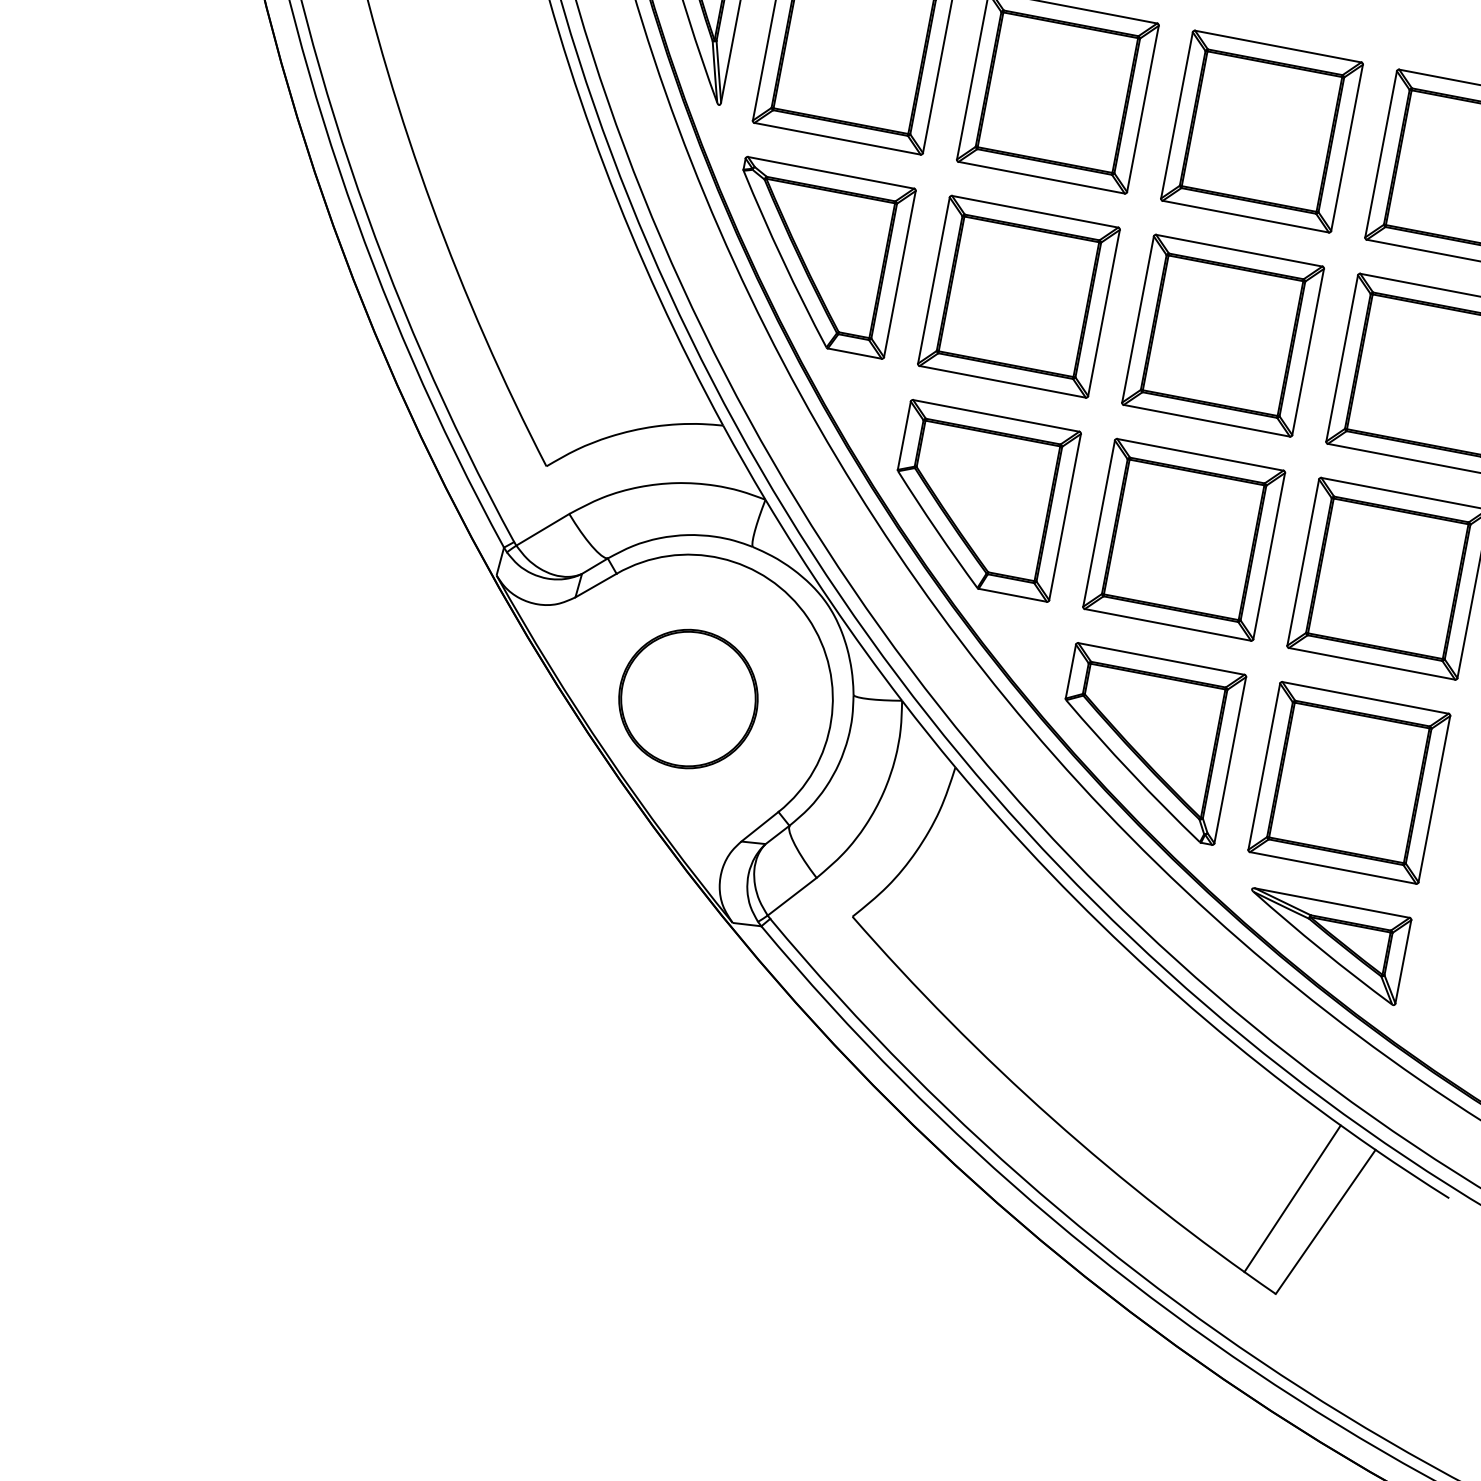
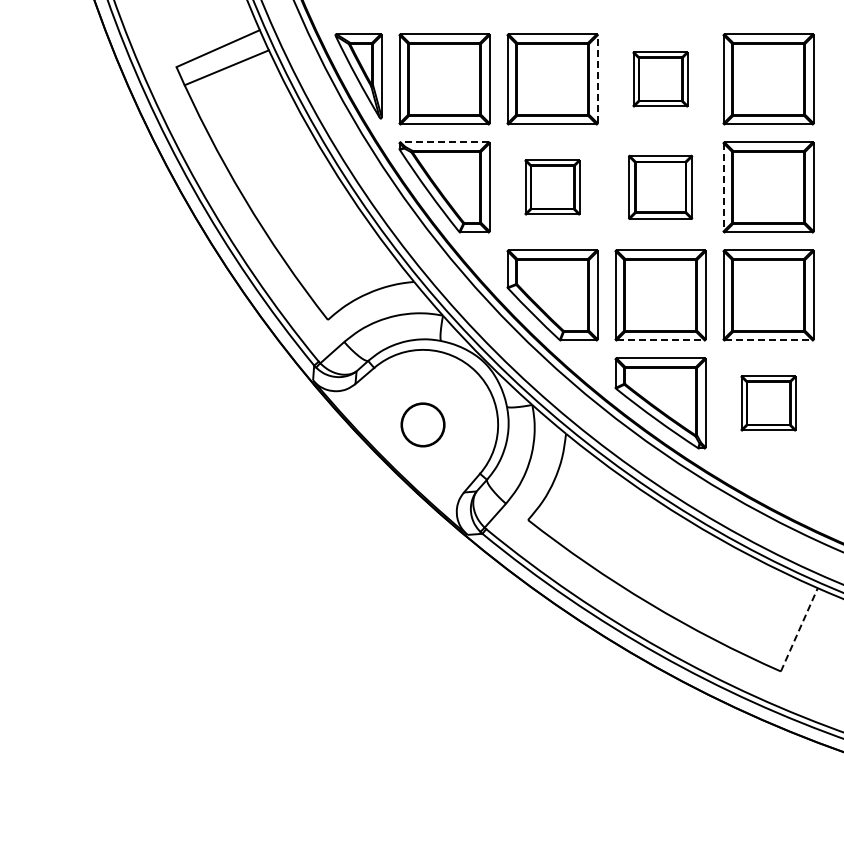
line: (1142, 109) -> (597, 79), solid -> dashed
part: (1261, 131) -> (660, 79), size x0.6
line: (830, 173) -> (444, 142), solid -> dashed
part: (1018, 297) -> (552, 187), size x0.6
part: (1222, 335) -> (660, 187), size x0.7
line: (1341, 358) -> (723, 187), solid -> dashed
line: (1167, 625) -> (660, 340), solid -> dashed
line: (1371, 664) -> (768, 340), solid -> dashed
circle: (687, 698) -> (422, 424), size x0.6
part: (1348, 783) -> (768, 403), size x0.6
part: (1323, 946) -> (771, 489), removed
line: (1291, 1199) -> (779, 621), removed
line: (1326, 1221) -> (799, 629), solid -> dashed

